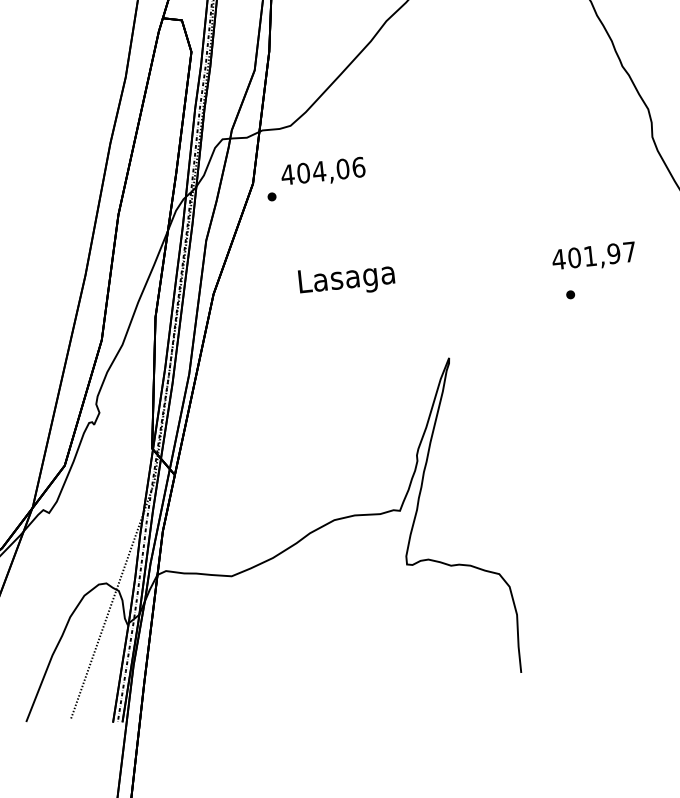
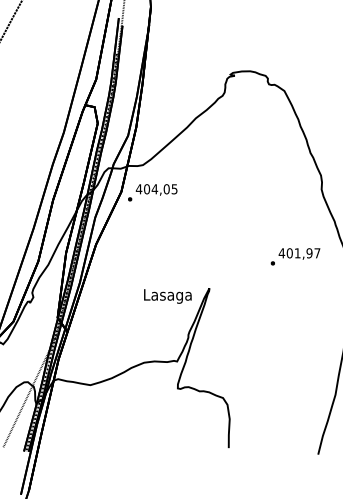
text: (358, 167) -> (174, 189), 404,06 -> 404,05
text: (593, 256) -> (299, 253), moved
text: (346, 280) -> (167, 296), moved

